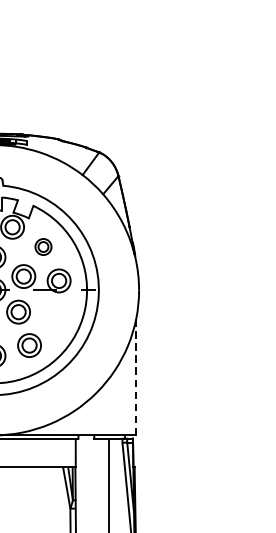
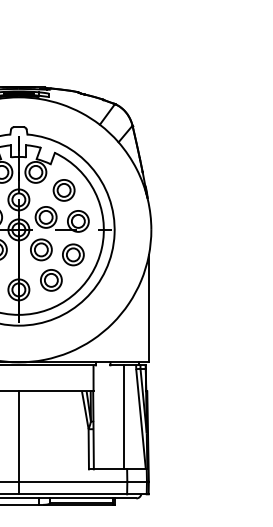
part: (42, 247) -> (63, 190), size x1.43
part: (53, 317) -> (73, 254), added
line: (135, 376) -> (148, 308), dashed -> solid

